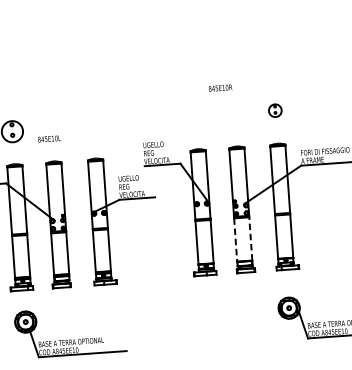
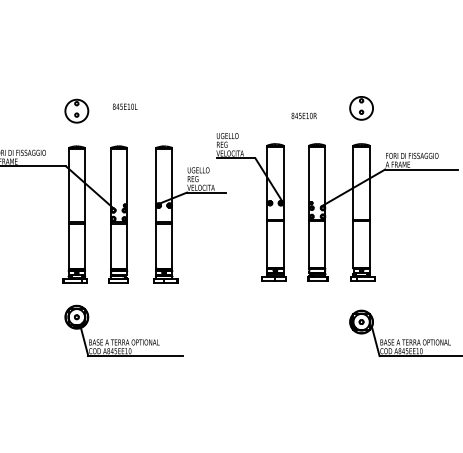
text: (219, 87) -> (303, 115), moved
part: (275, 110) -> (361, 108), size x1.67
text: (48, 138) -> (124, 106), moved
line: (250, 238) -> (325, 244), dashed -> solid
line: (236, 240) -> (309, 245), dashed -> solid

